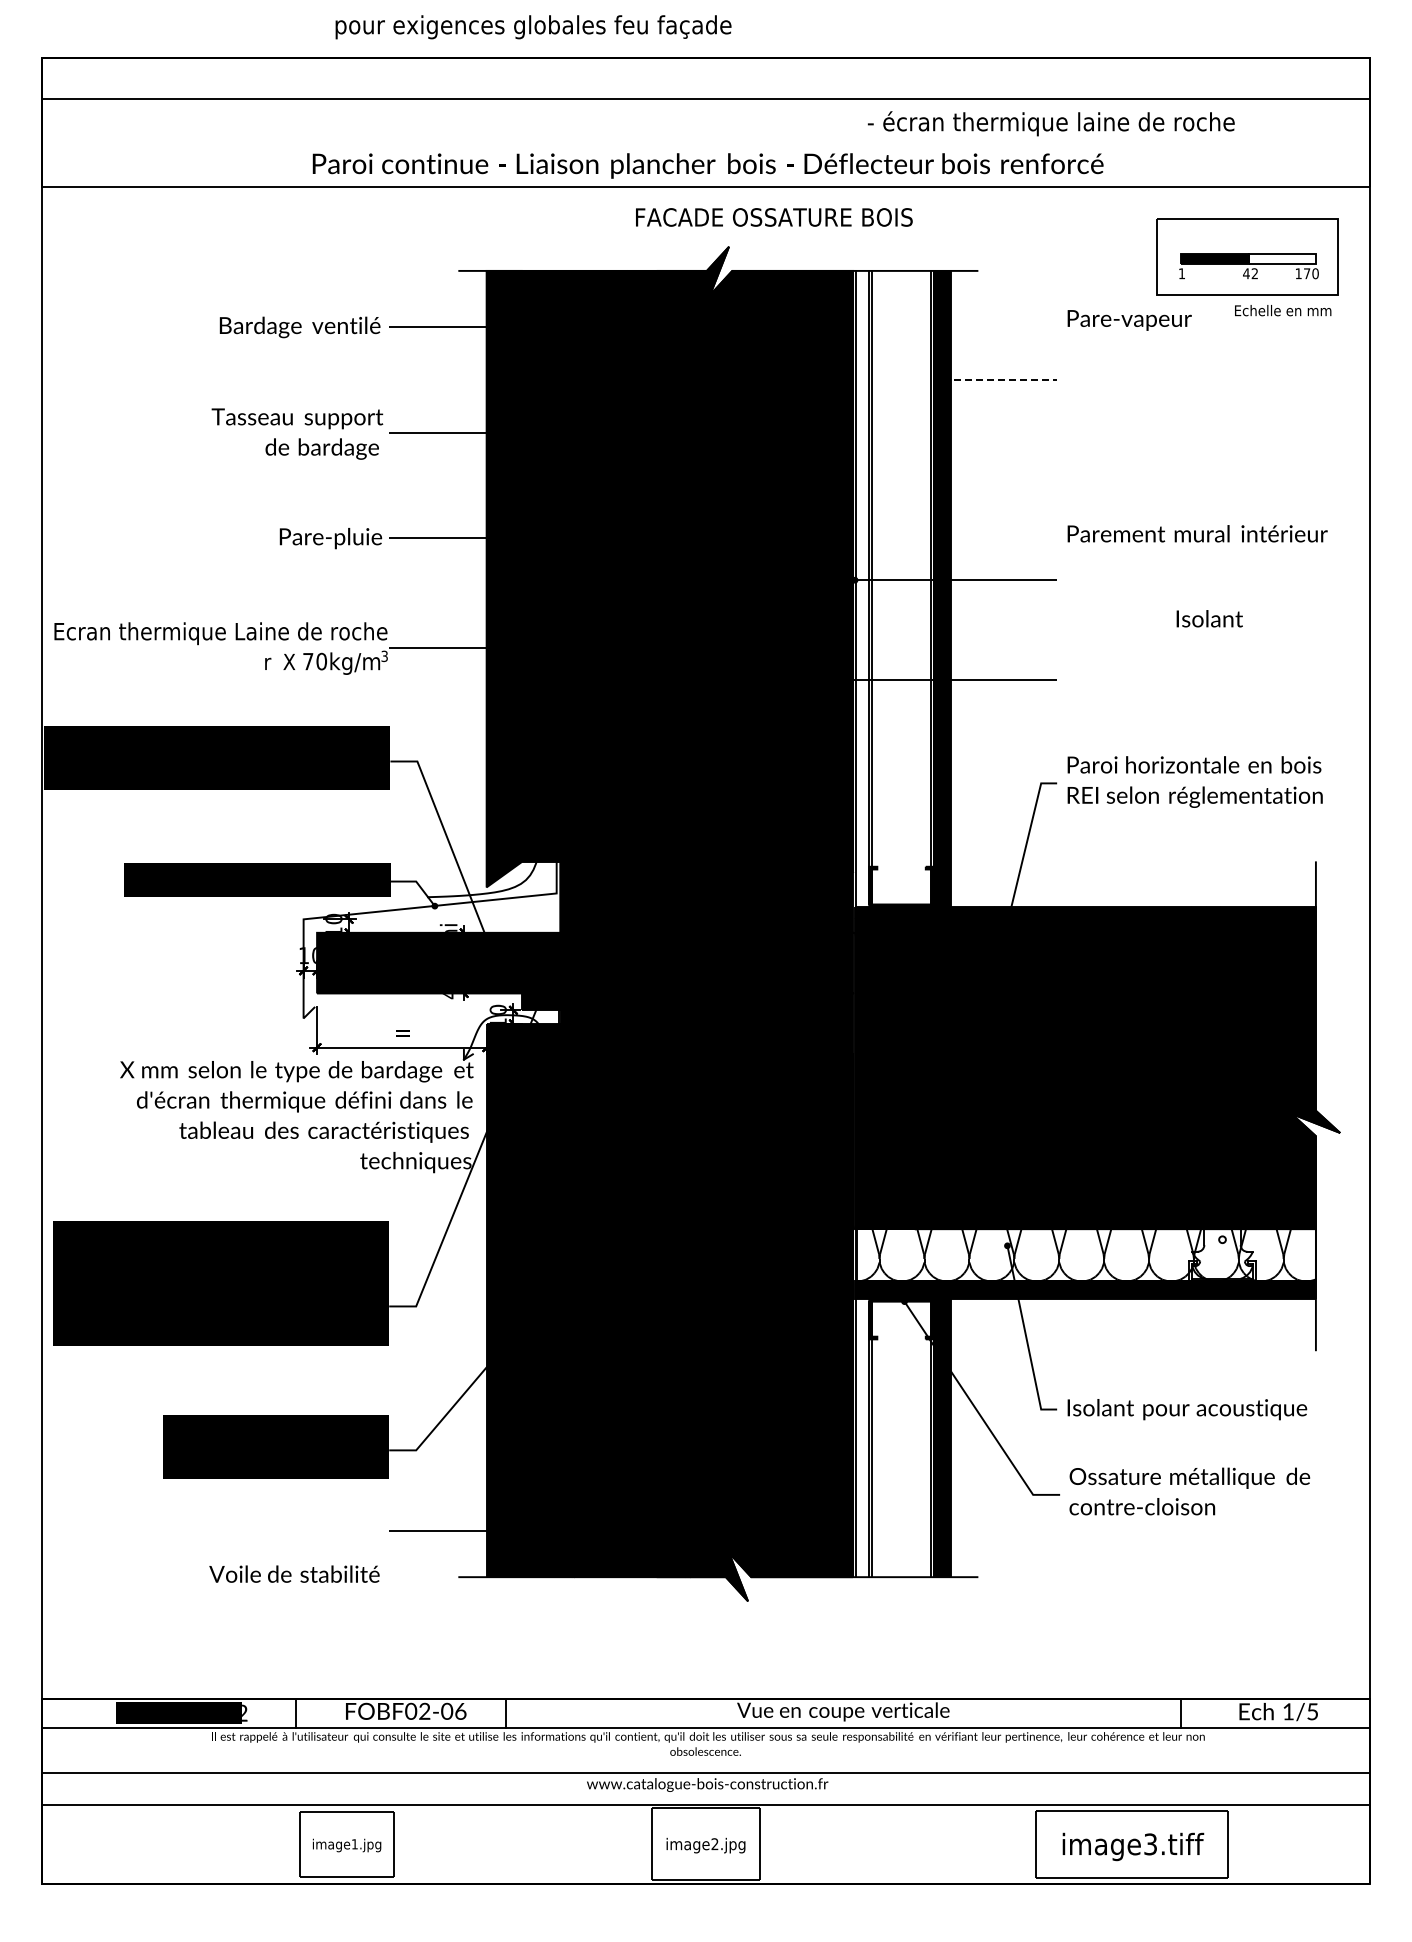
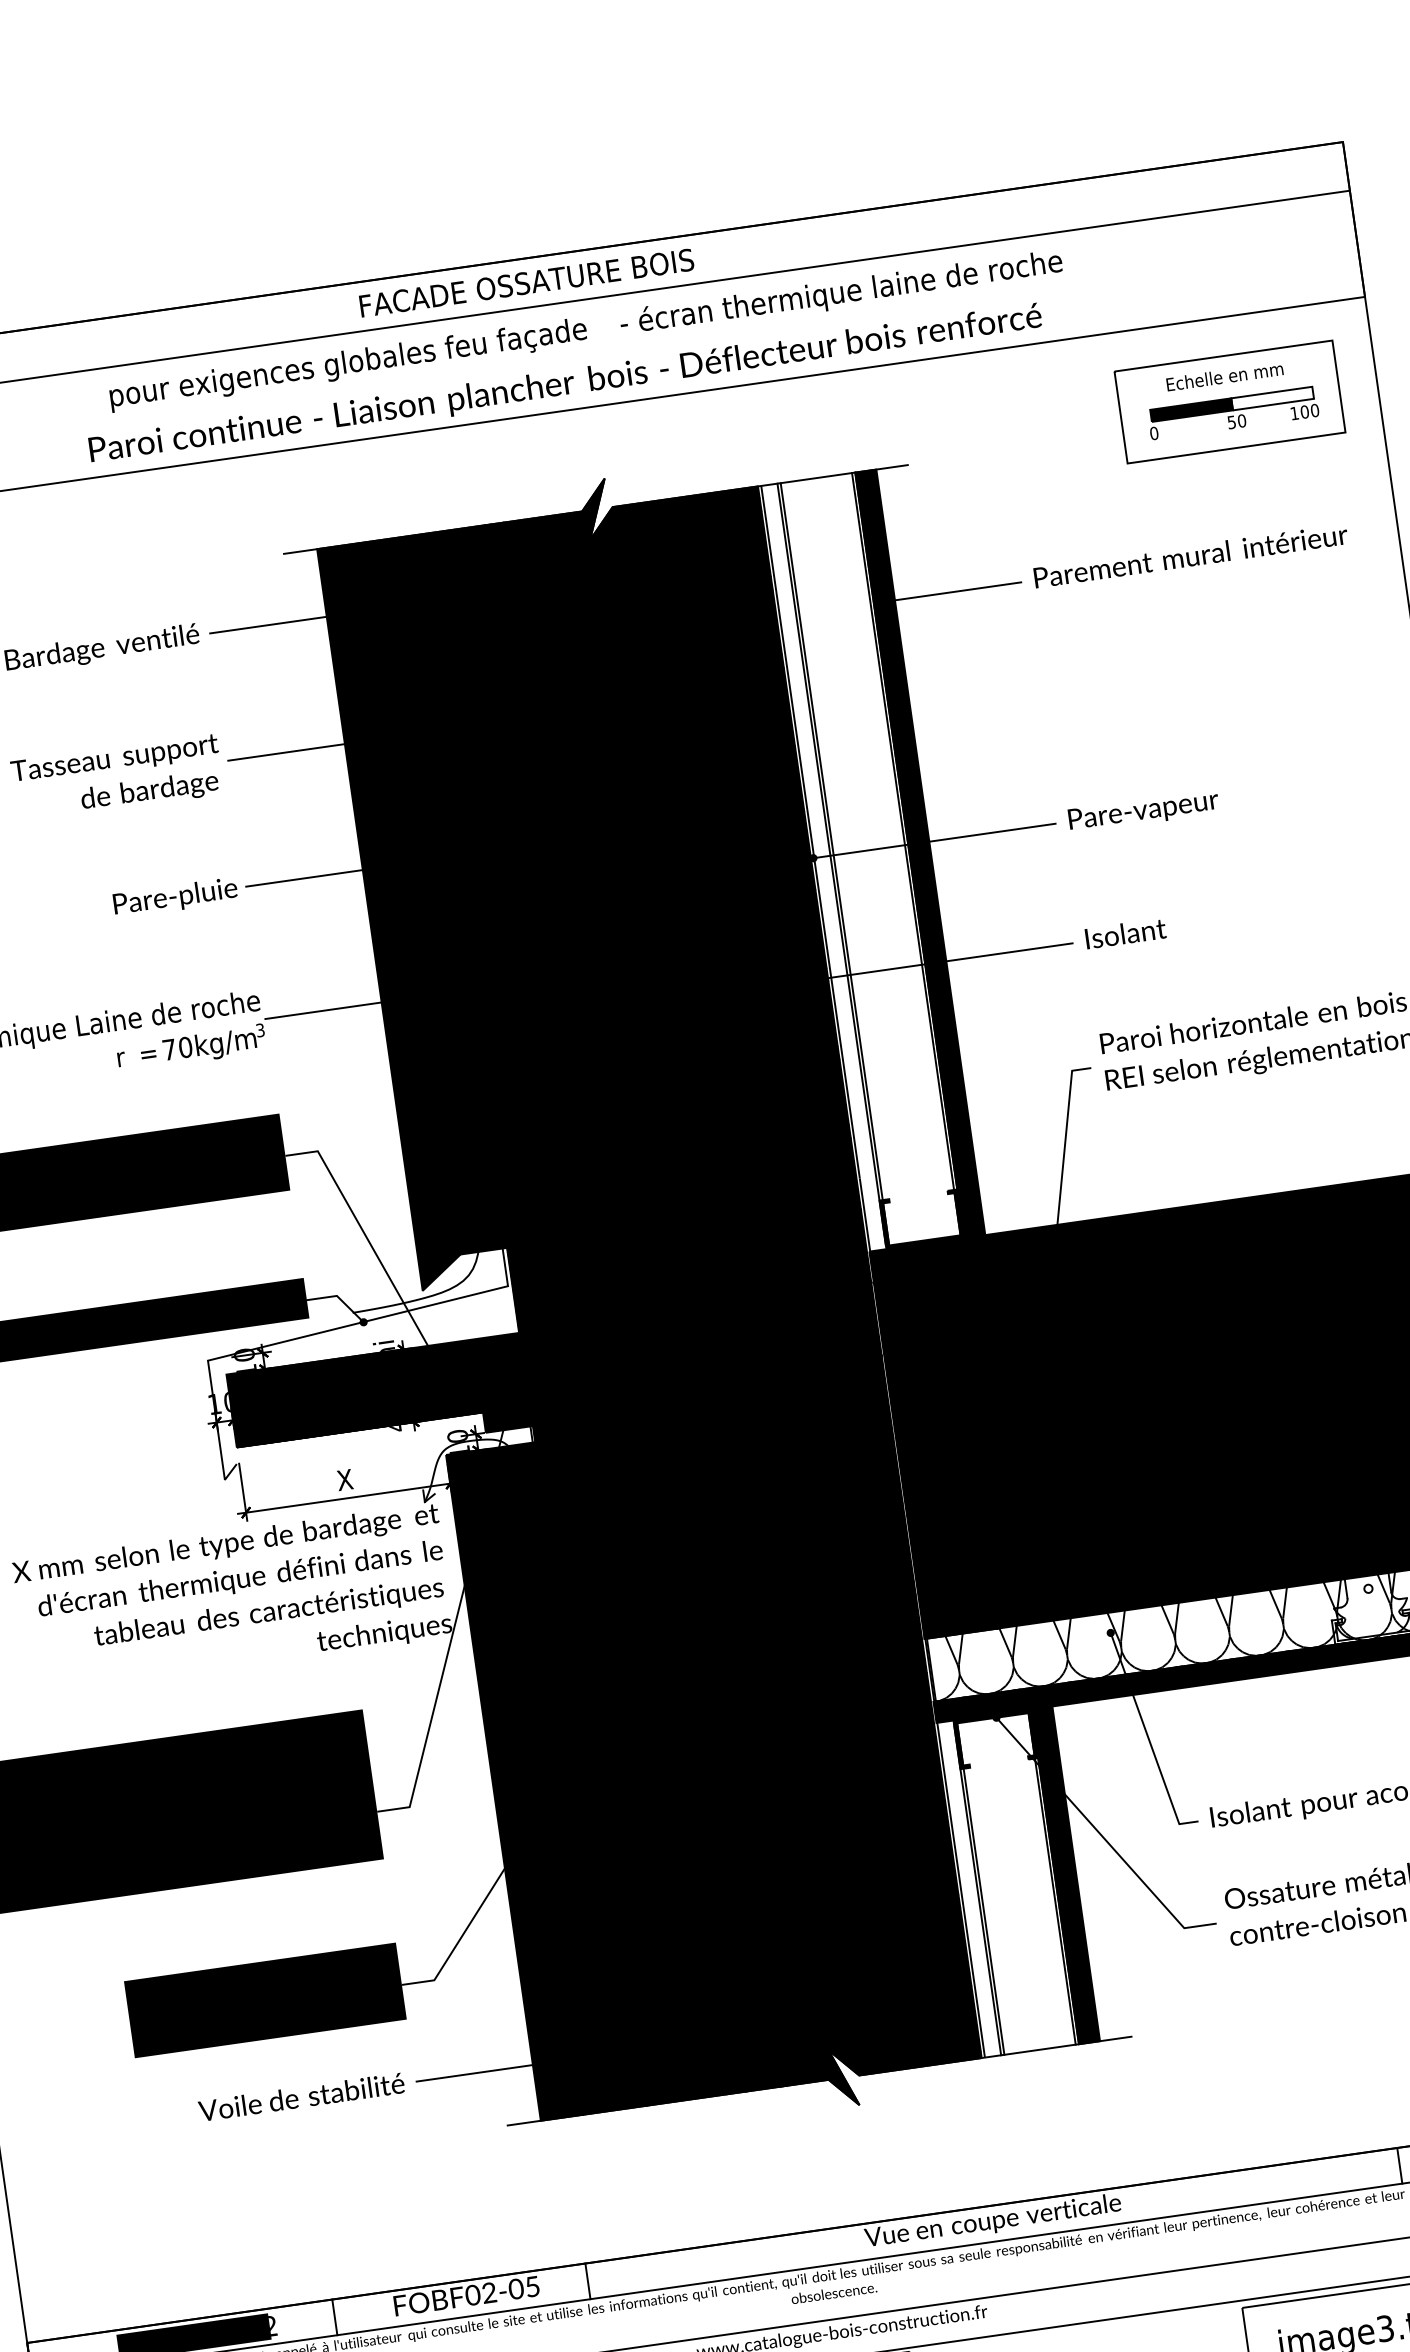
text: (533, 27) -> (348, 364), moved
text: (1050, 123) -> (840, 293), moved
text: (774, 217) -> (527, 283), moved
text: (1181, 273) -> (1153, 433), 1 -> 0
text: (1250, 273) -> (1236, 421), 42 -> 50
text: (1306, 273) -> (1304, 411), 170 -> 100
text: (1283, 310) -> (1225, 376), moved
text: (1129, 320) -> (1143, 811), moved
line: (1000, 379) -> (954, 591), dashed -> solid
text: (1197, 533) -> (1190, 555), moved
text: (1209, 618) -> (1125, 933), moved
text: (289, 662) -> (147, 1054), X -> =
text: (402, 1032) -> (346, 1479), = -> X
text: (294, 1573) -> (301, 2096), moved
text: (460, 1711) -> (532, 2286), \c16711848;FOBF02-06 -> \c16711848;FOBF02-05

